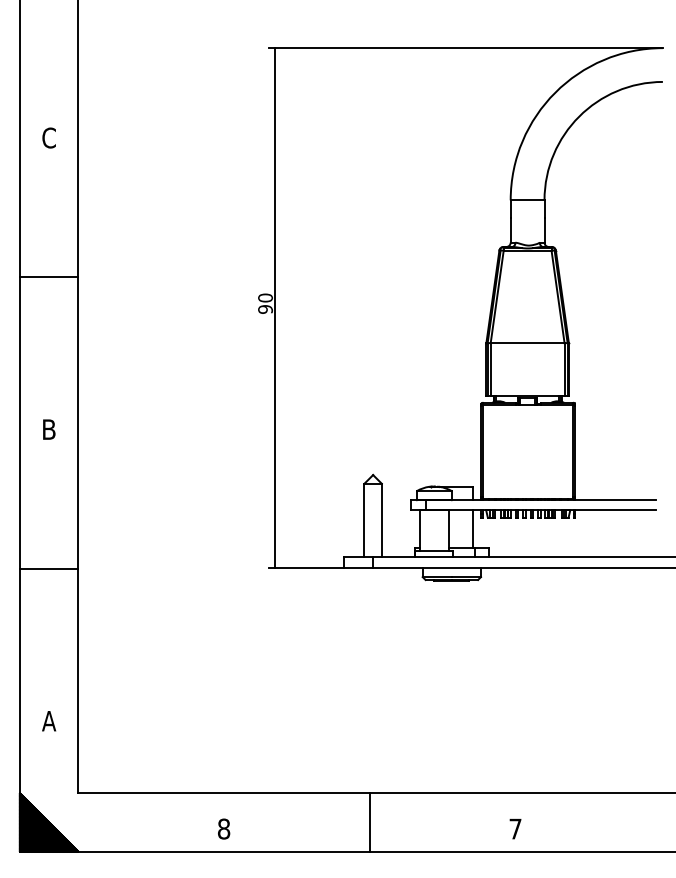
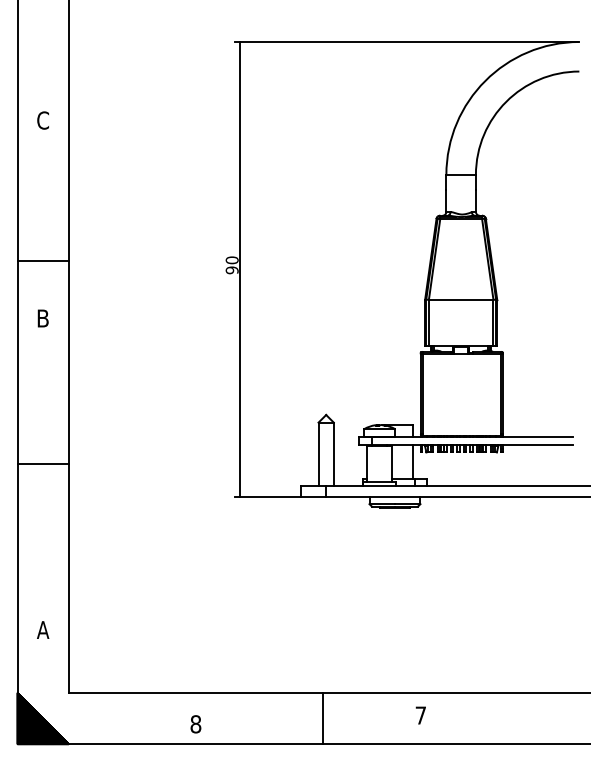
line: (49, 277) -> (43, 261), moved
text: (49, 429) -> (43, 318), moved
line: (49, 568) -> (43, 463), moved
text: (515, 829) -> (420, 715), moved

